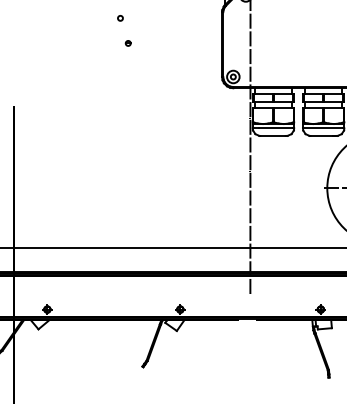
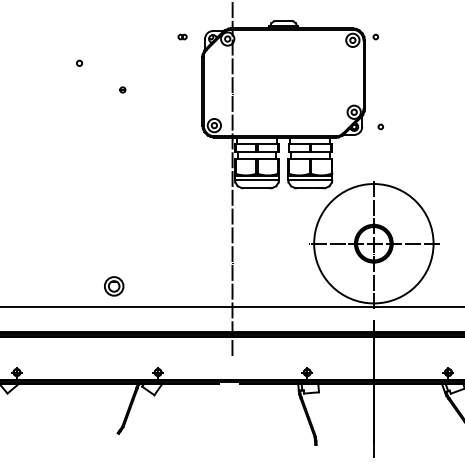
circle: (120, 17) -> (79, 62), moved
part: (127, 42) -> (122, 89), moved
part: (139, 228) -> (114, 286), added

